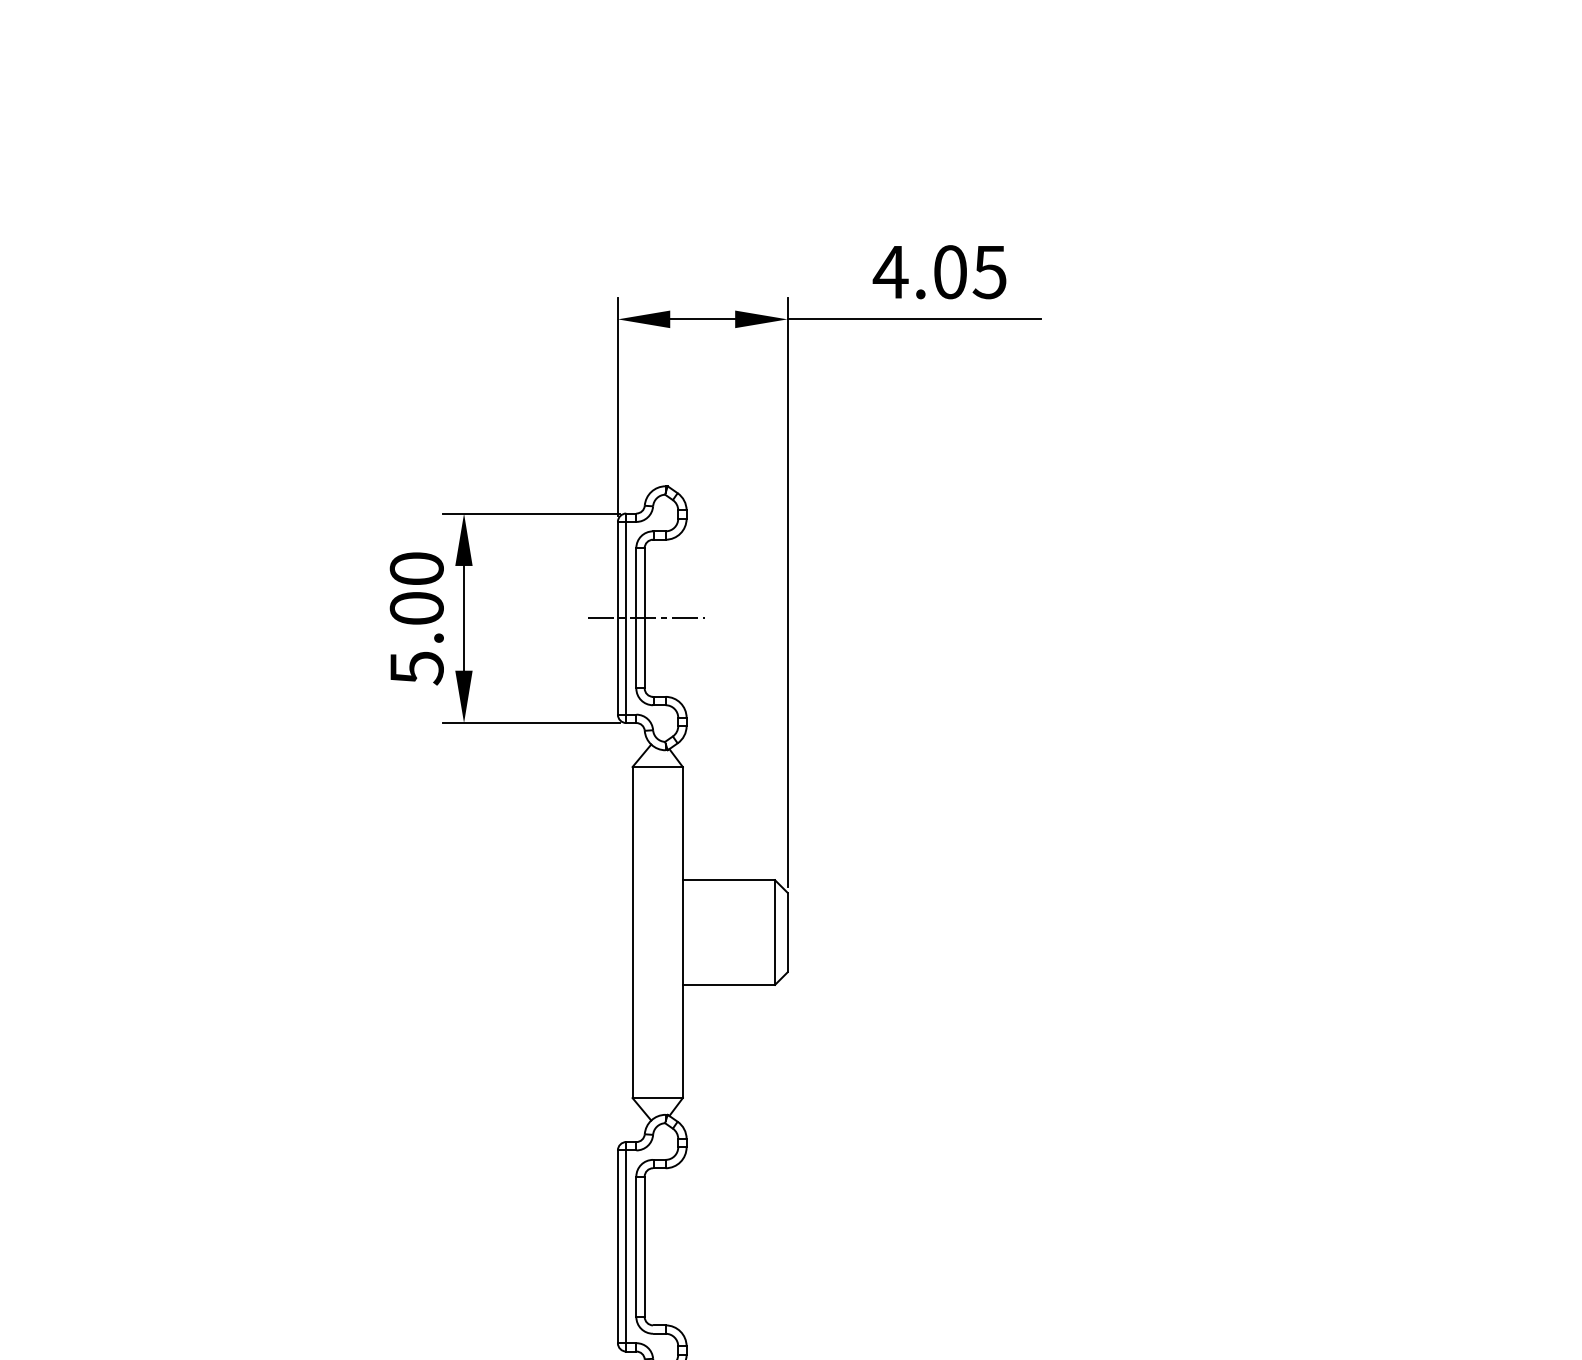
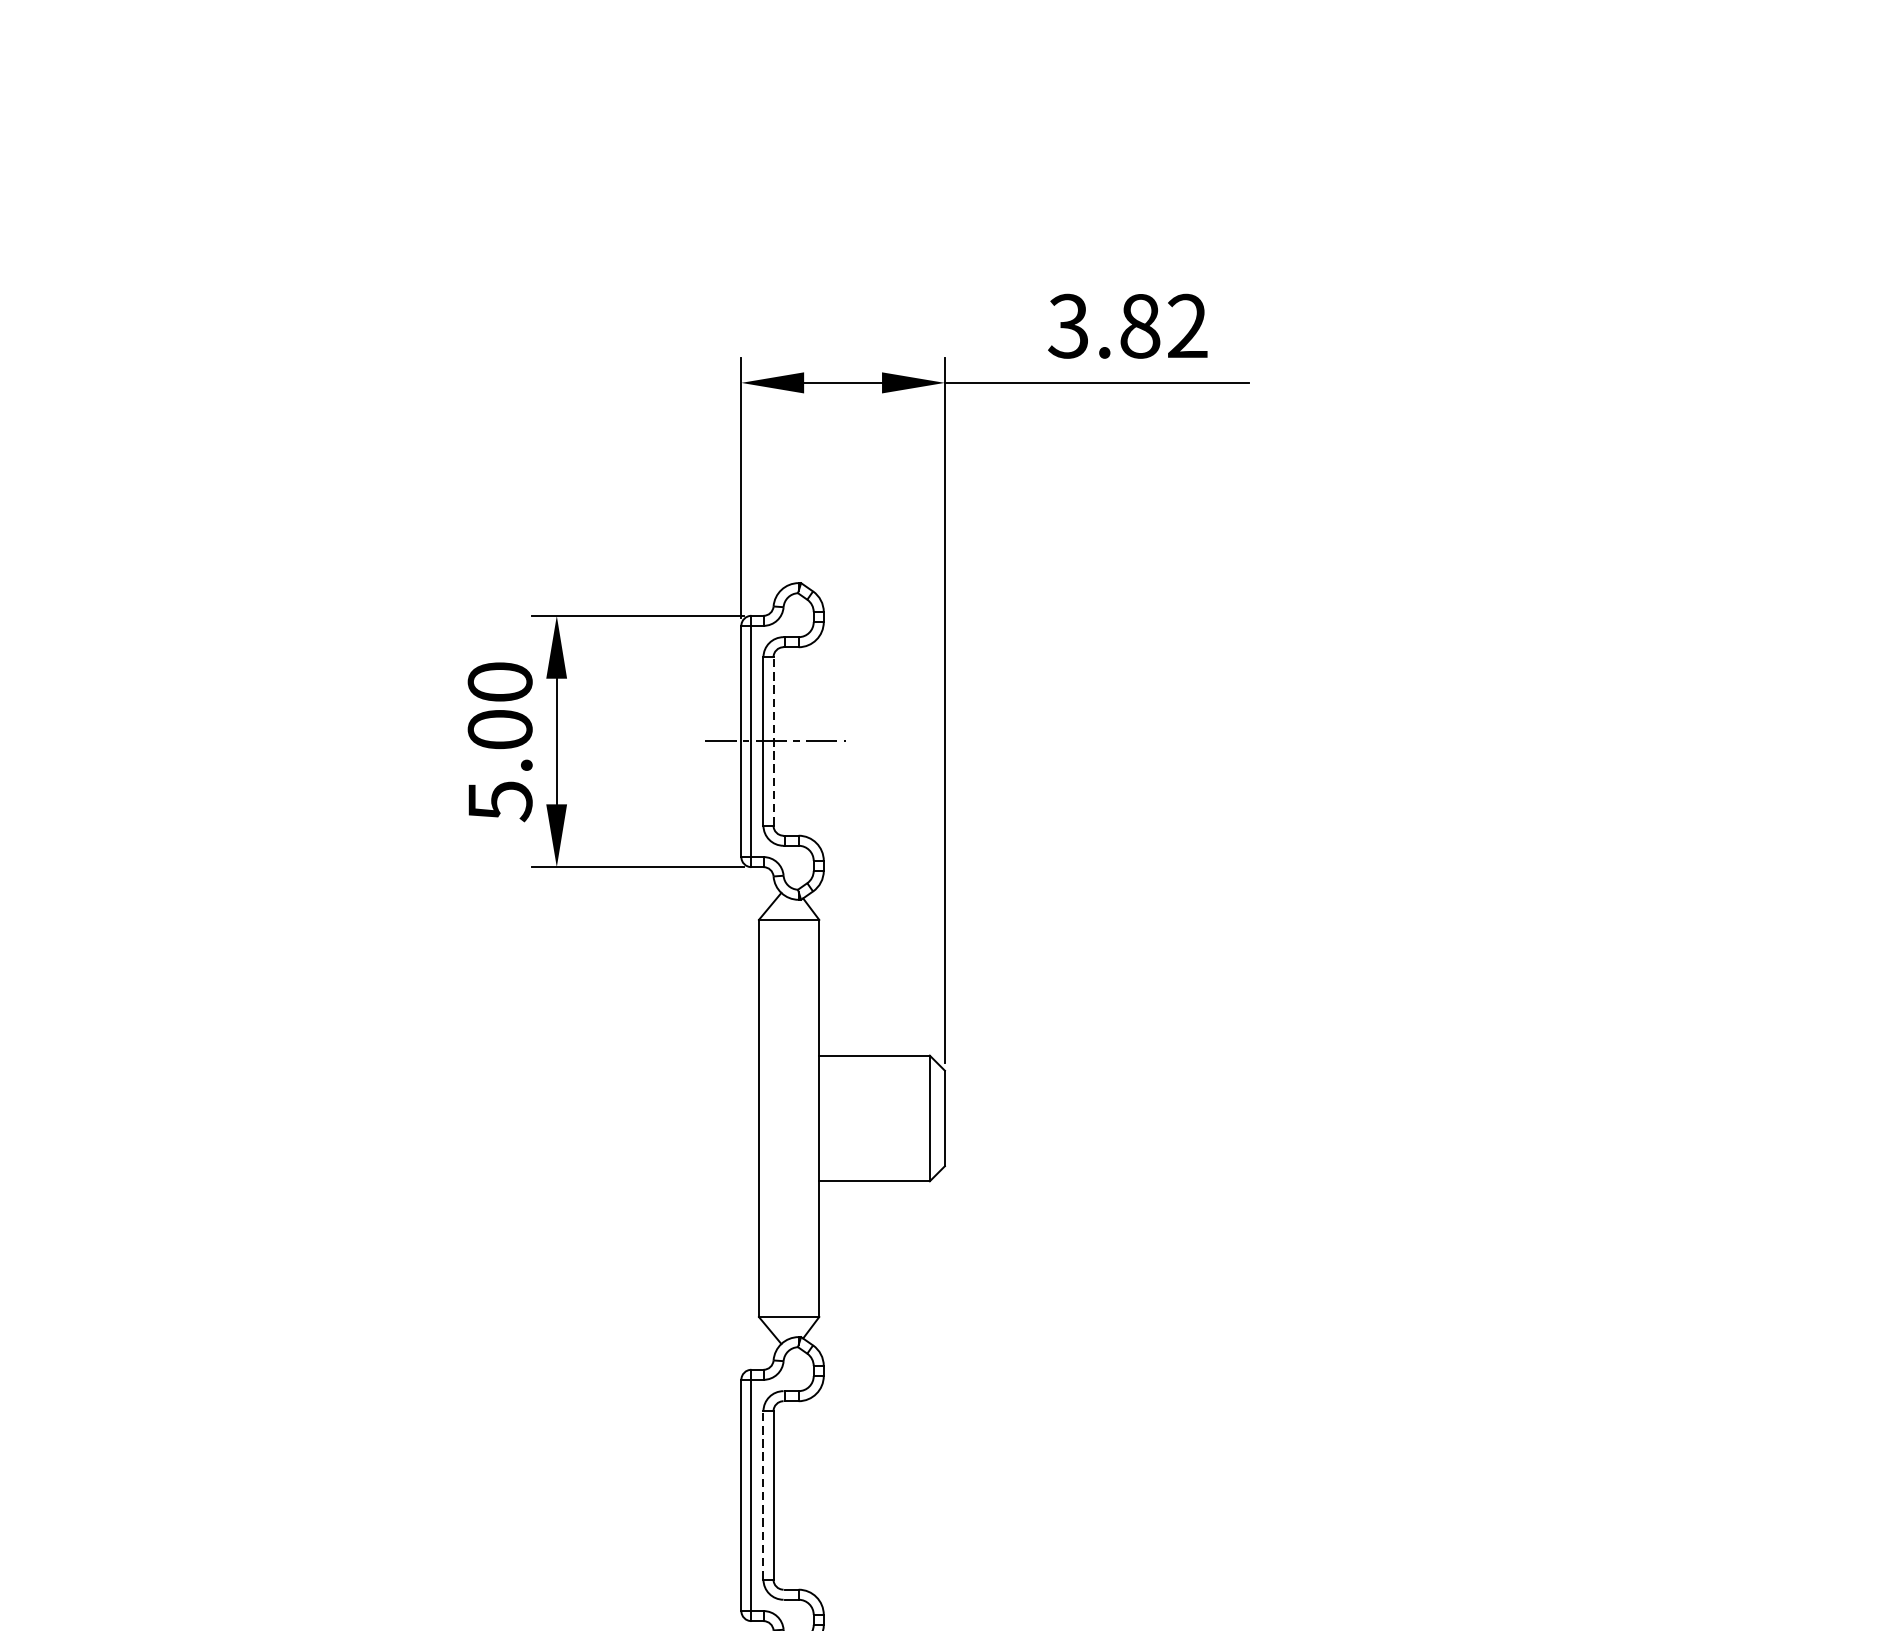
text: (939, 272) -> (1127, 326), 4.05 -> 3.82
line: (644, 617) -> (773, 740), solid -> dashed
line: (636, 1246) -> (763, 1495), solid -> dashed

